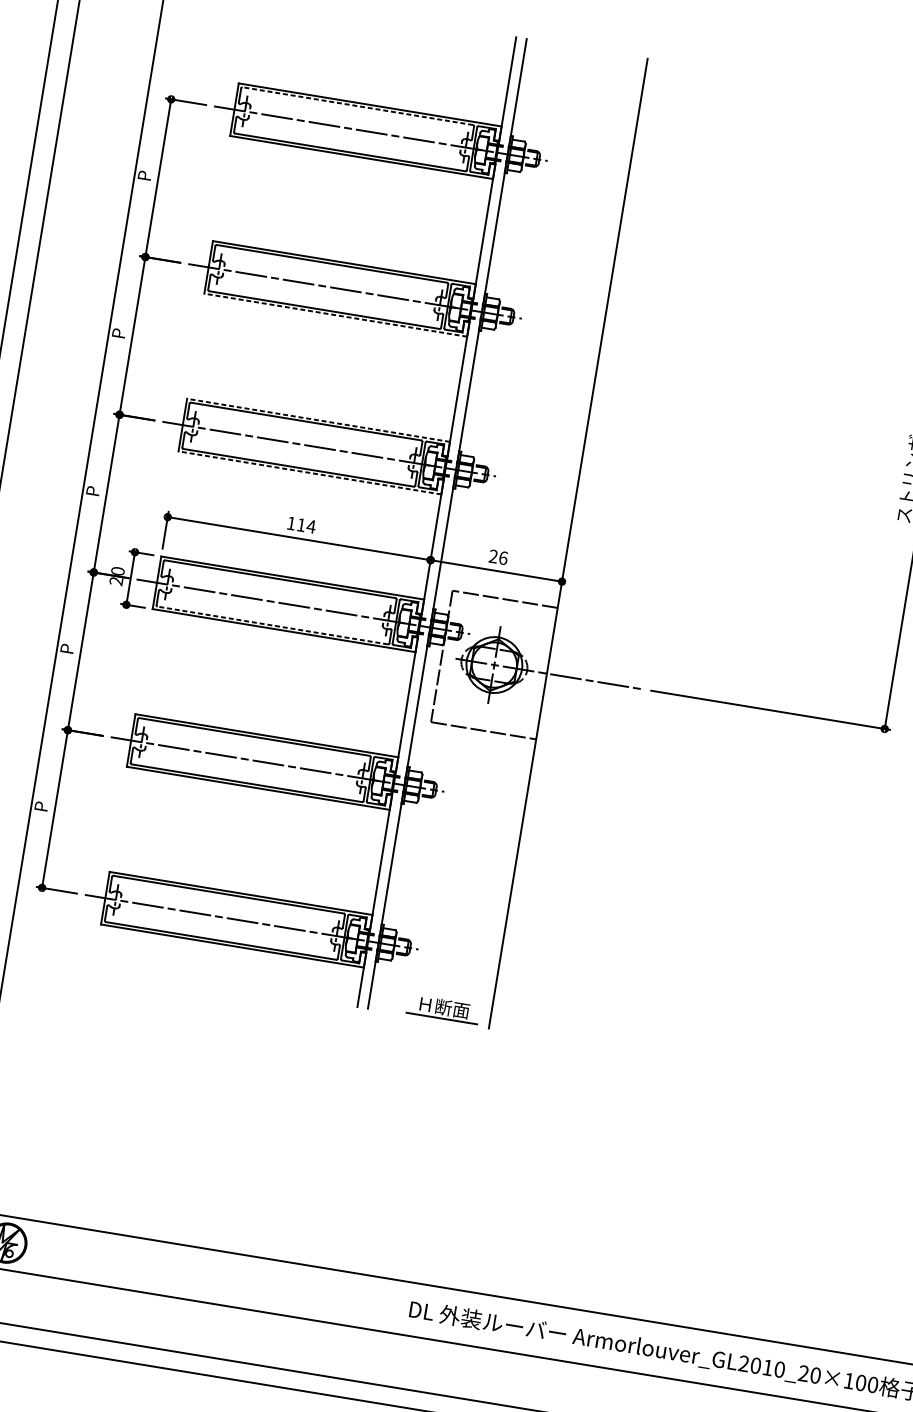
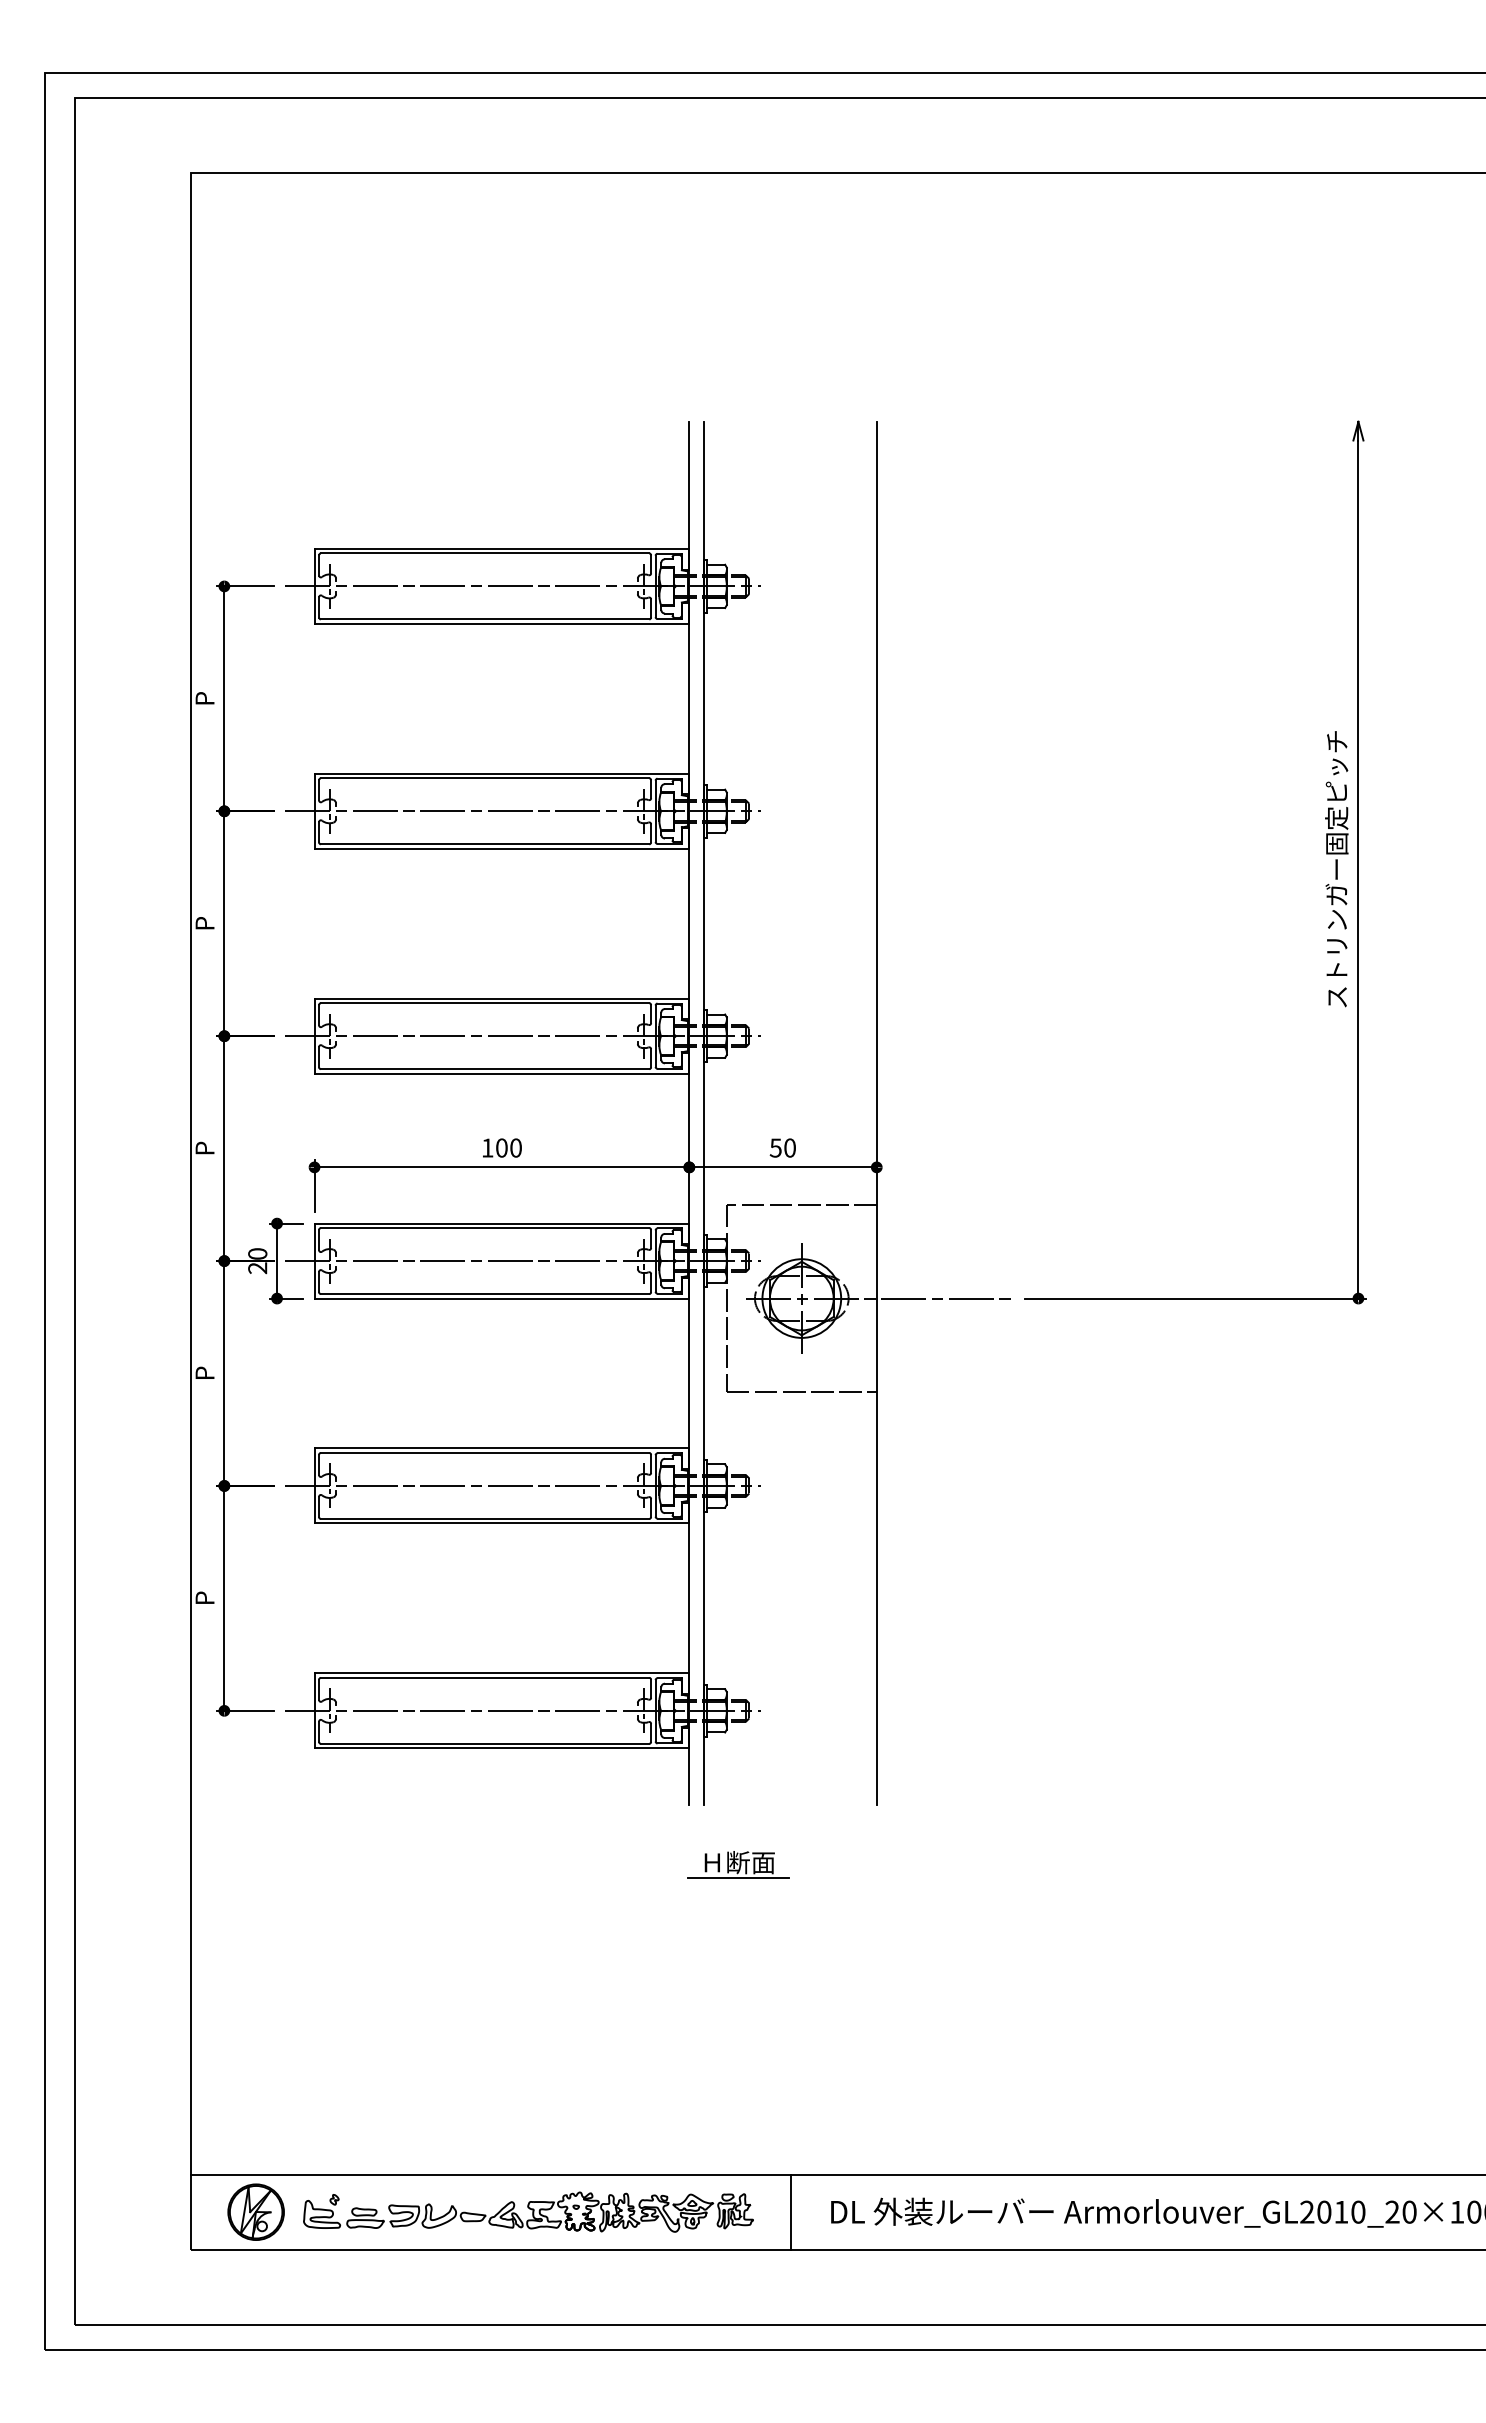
line: (357, 106) -> (484, 553), dashed -> solid
line: (335, 314) -> (501, 848), dashed -> solid
line: (318, 420) -> (501, 998), dashed -> solid
line: (309, 472) -> (501, 1073), dashed -> solid
text: (306, 525) -> (509, 1147), 114 -> 100
text: (498, 556) -> (782, 1147), 26 -> 50
line: (272, 625) -> (484, 1294), dashed -> solid
part: (443, 1008) -> (738, 1864), moved
part: (197, 1273) -> (528, 2211), added
line: (381, 1303) -> (790, 2211), added

